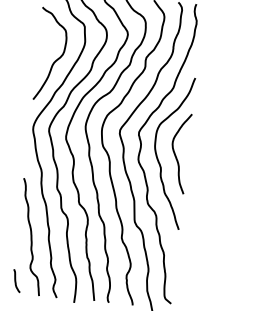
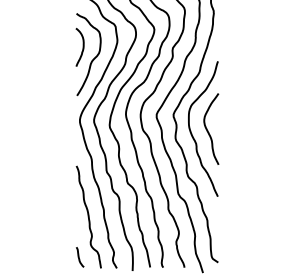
curve: (45, 46) -> (82, 47), added

